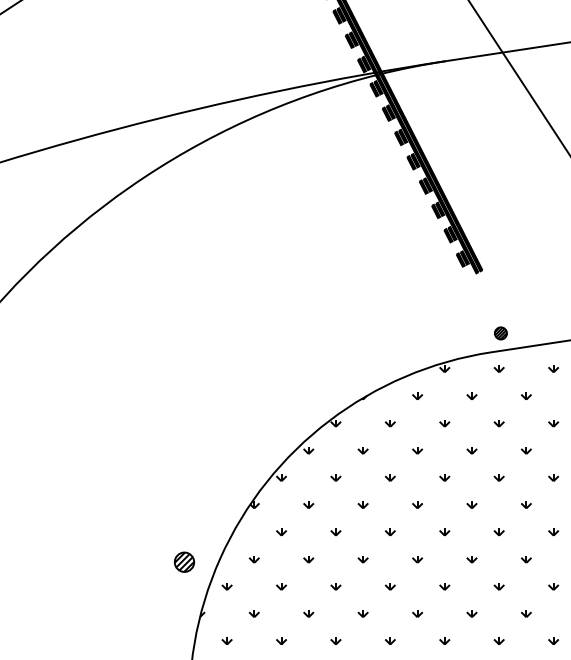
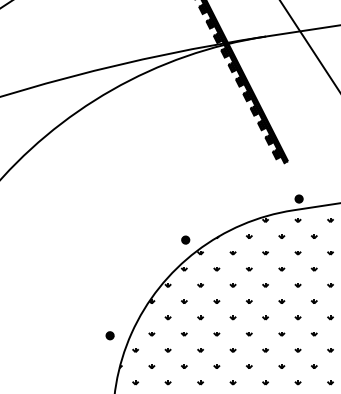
part: (310, 401) -> (185, 239), added
part: (183, 561) -> (109, 335), size x0.62

